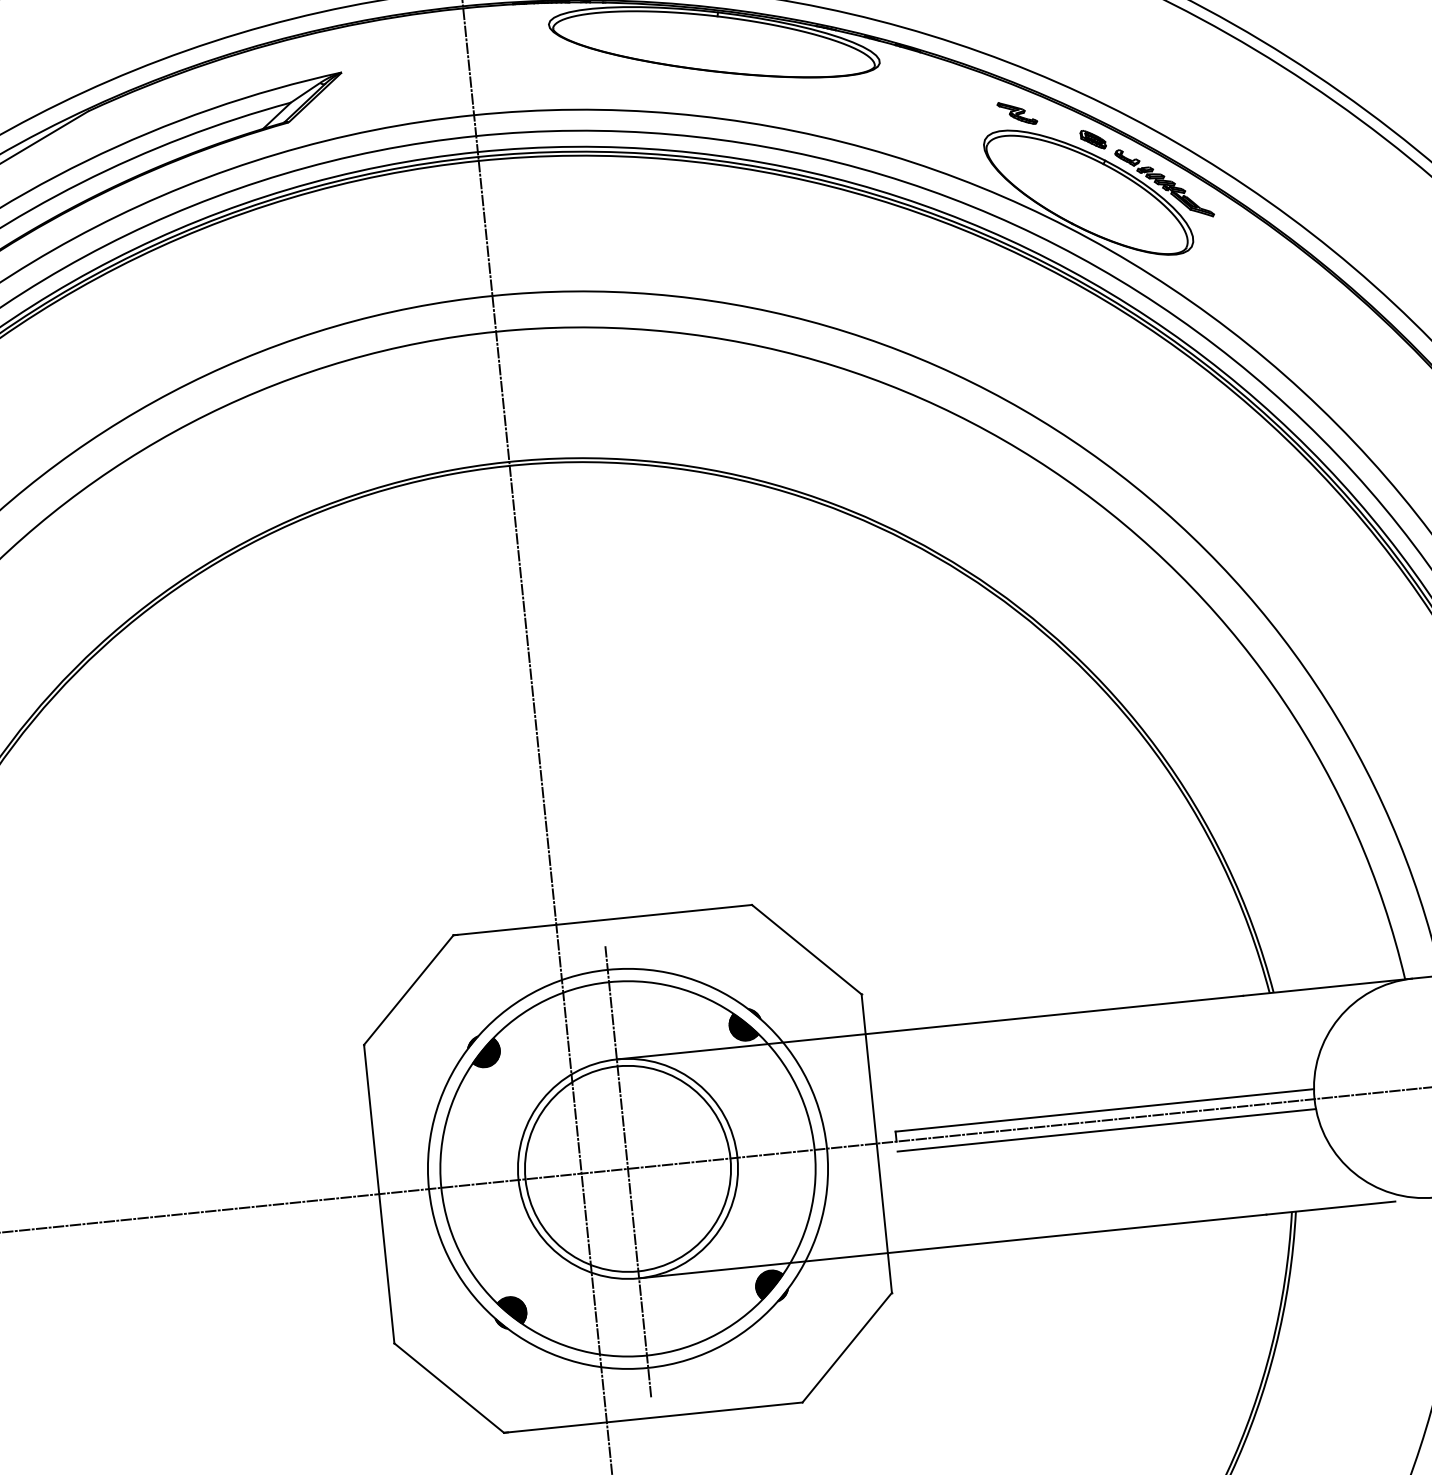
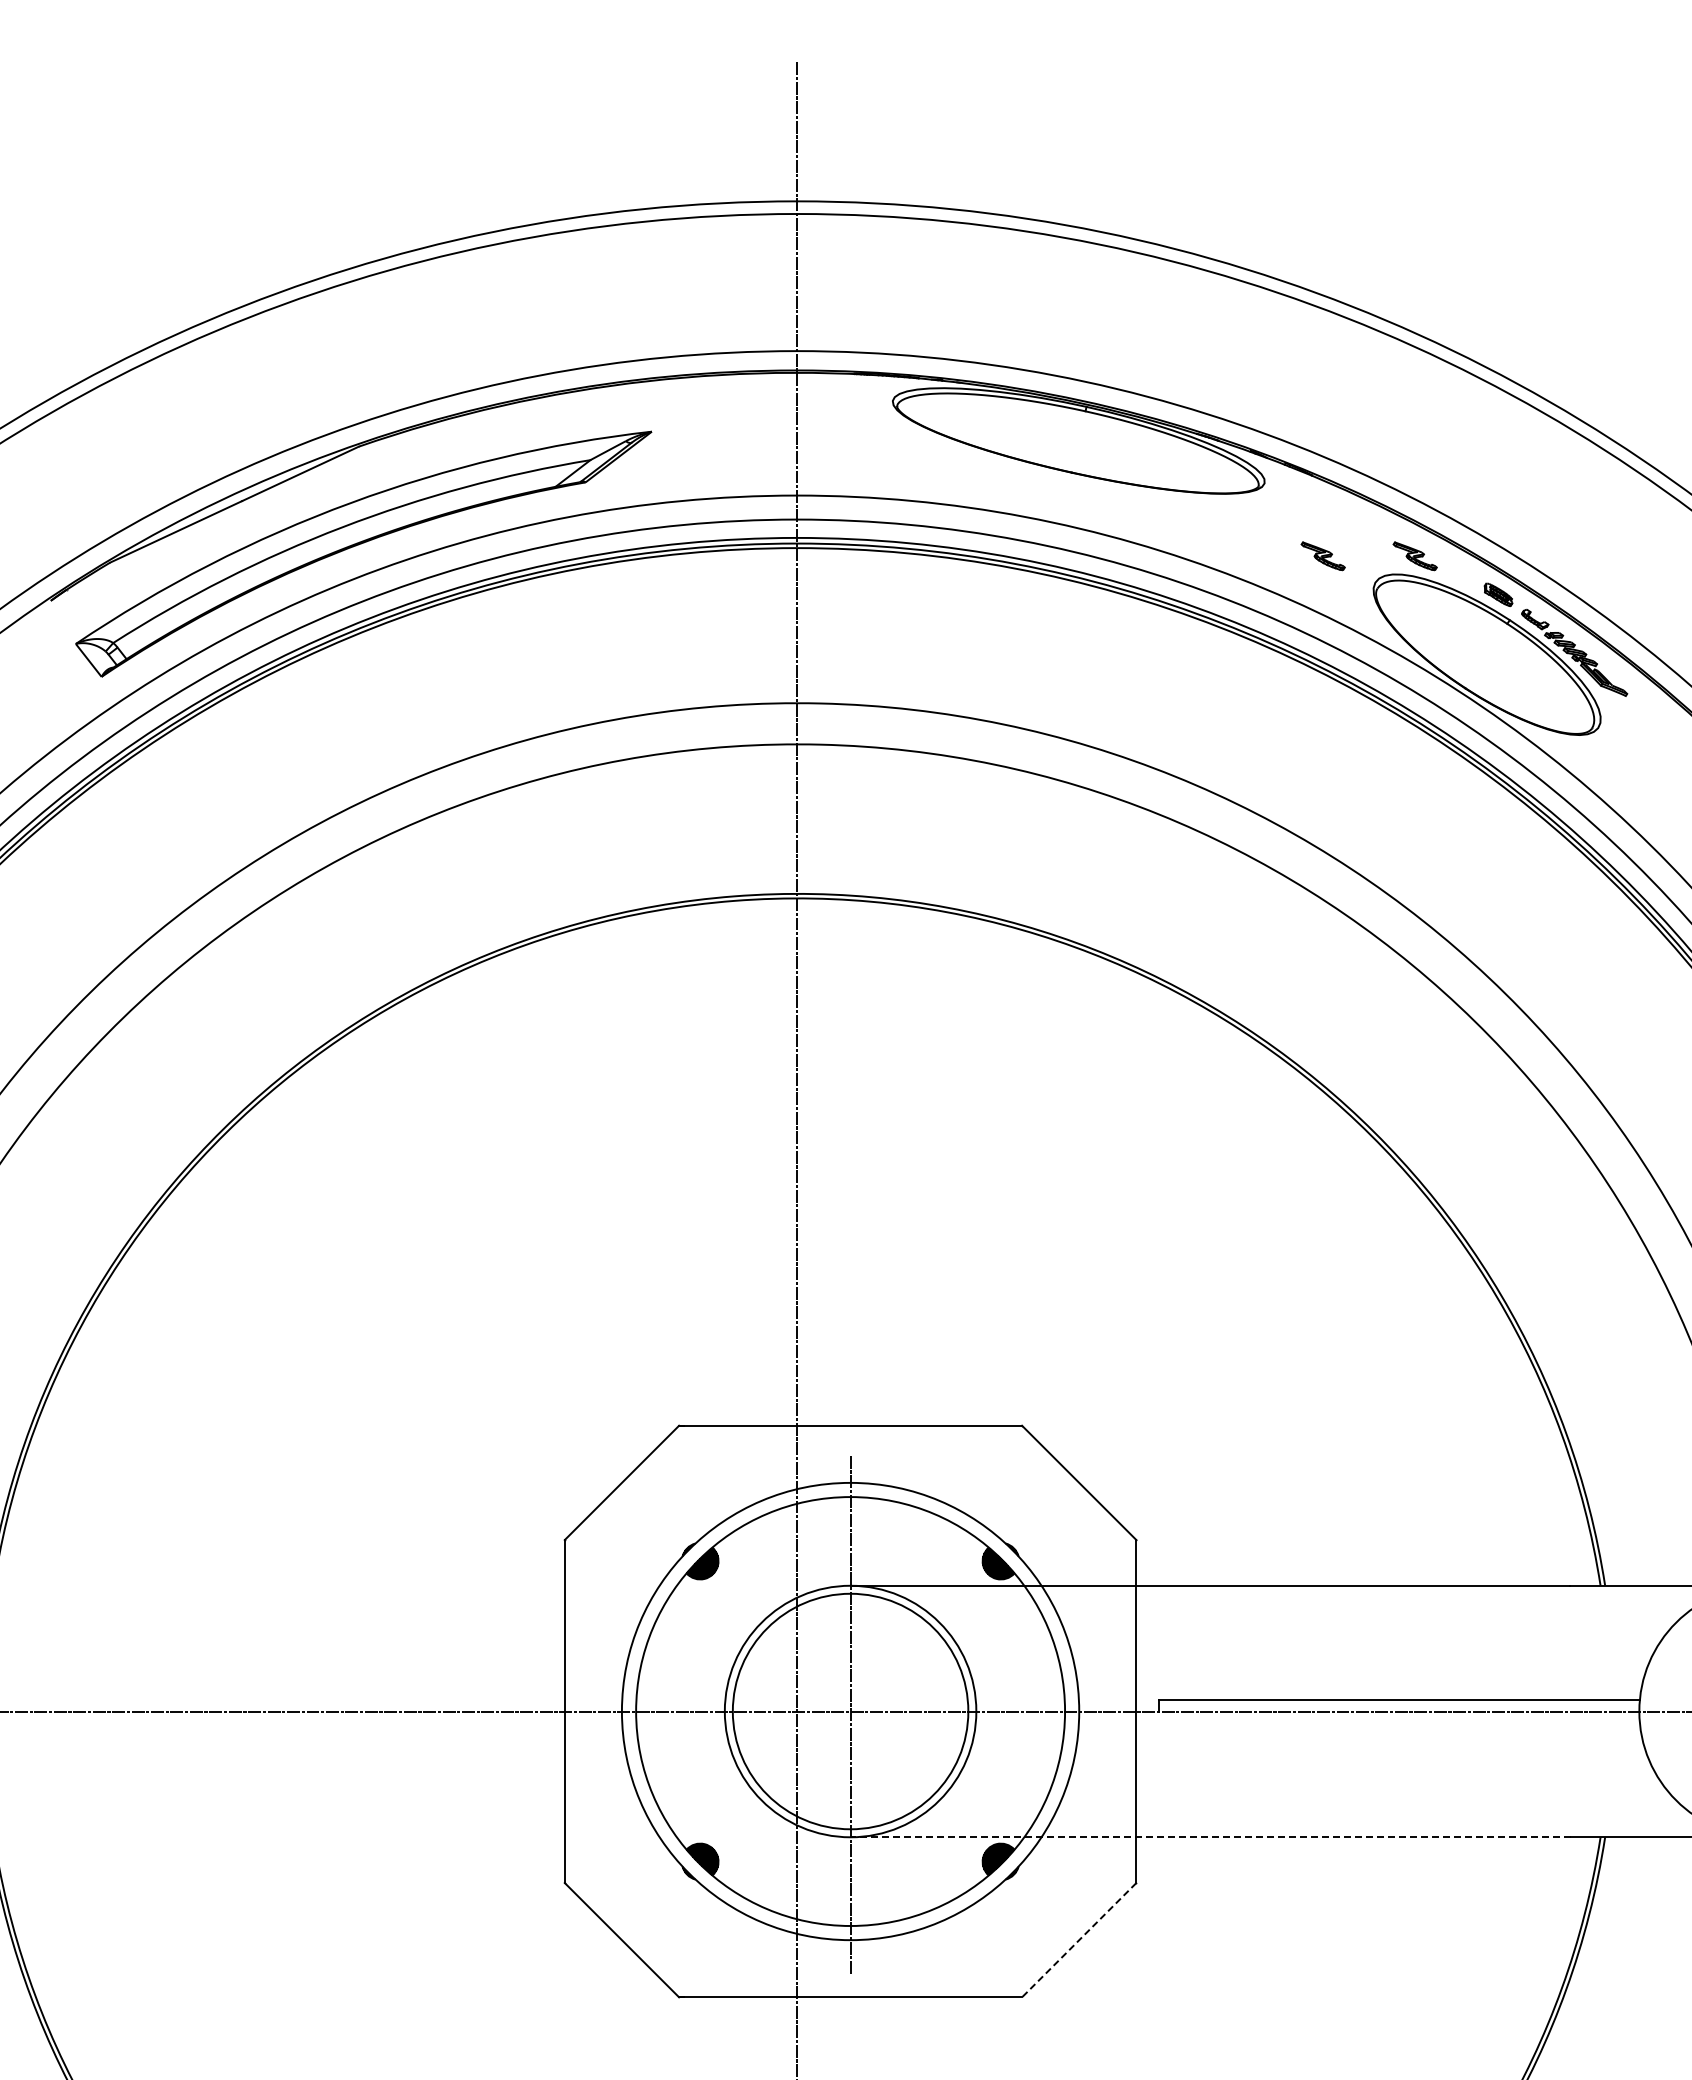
part: (936, 121) -> (1322, 556), added
line: (1106, 1129) -> (1399, 1722), removed
line: (952, 1246) -> (1210, 1837), solid -> dashed
line: (847, 1347) -> (1079, 1940), solid -> dashed

